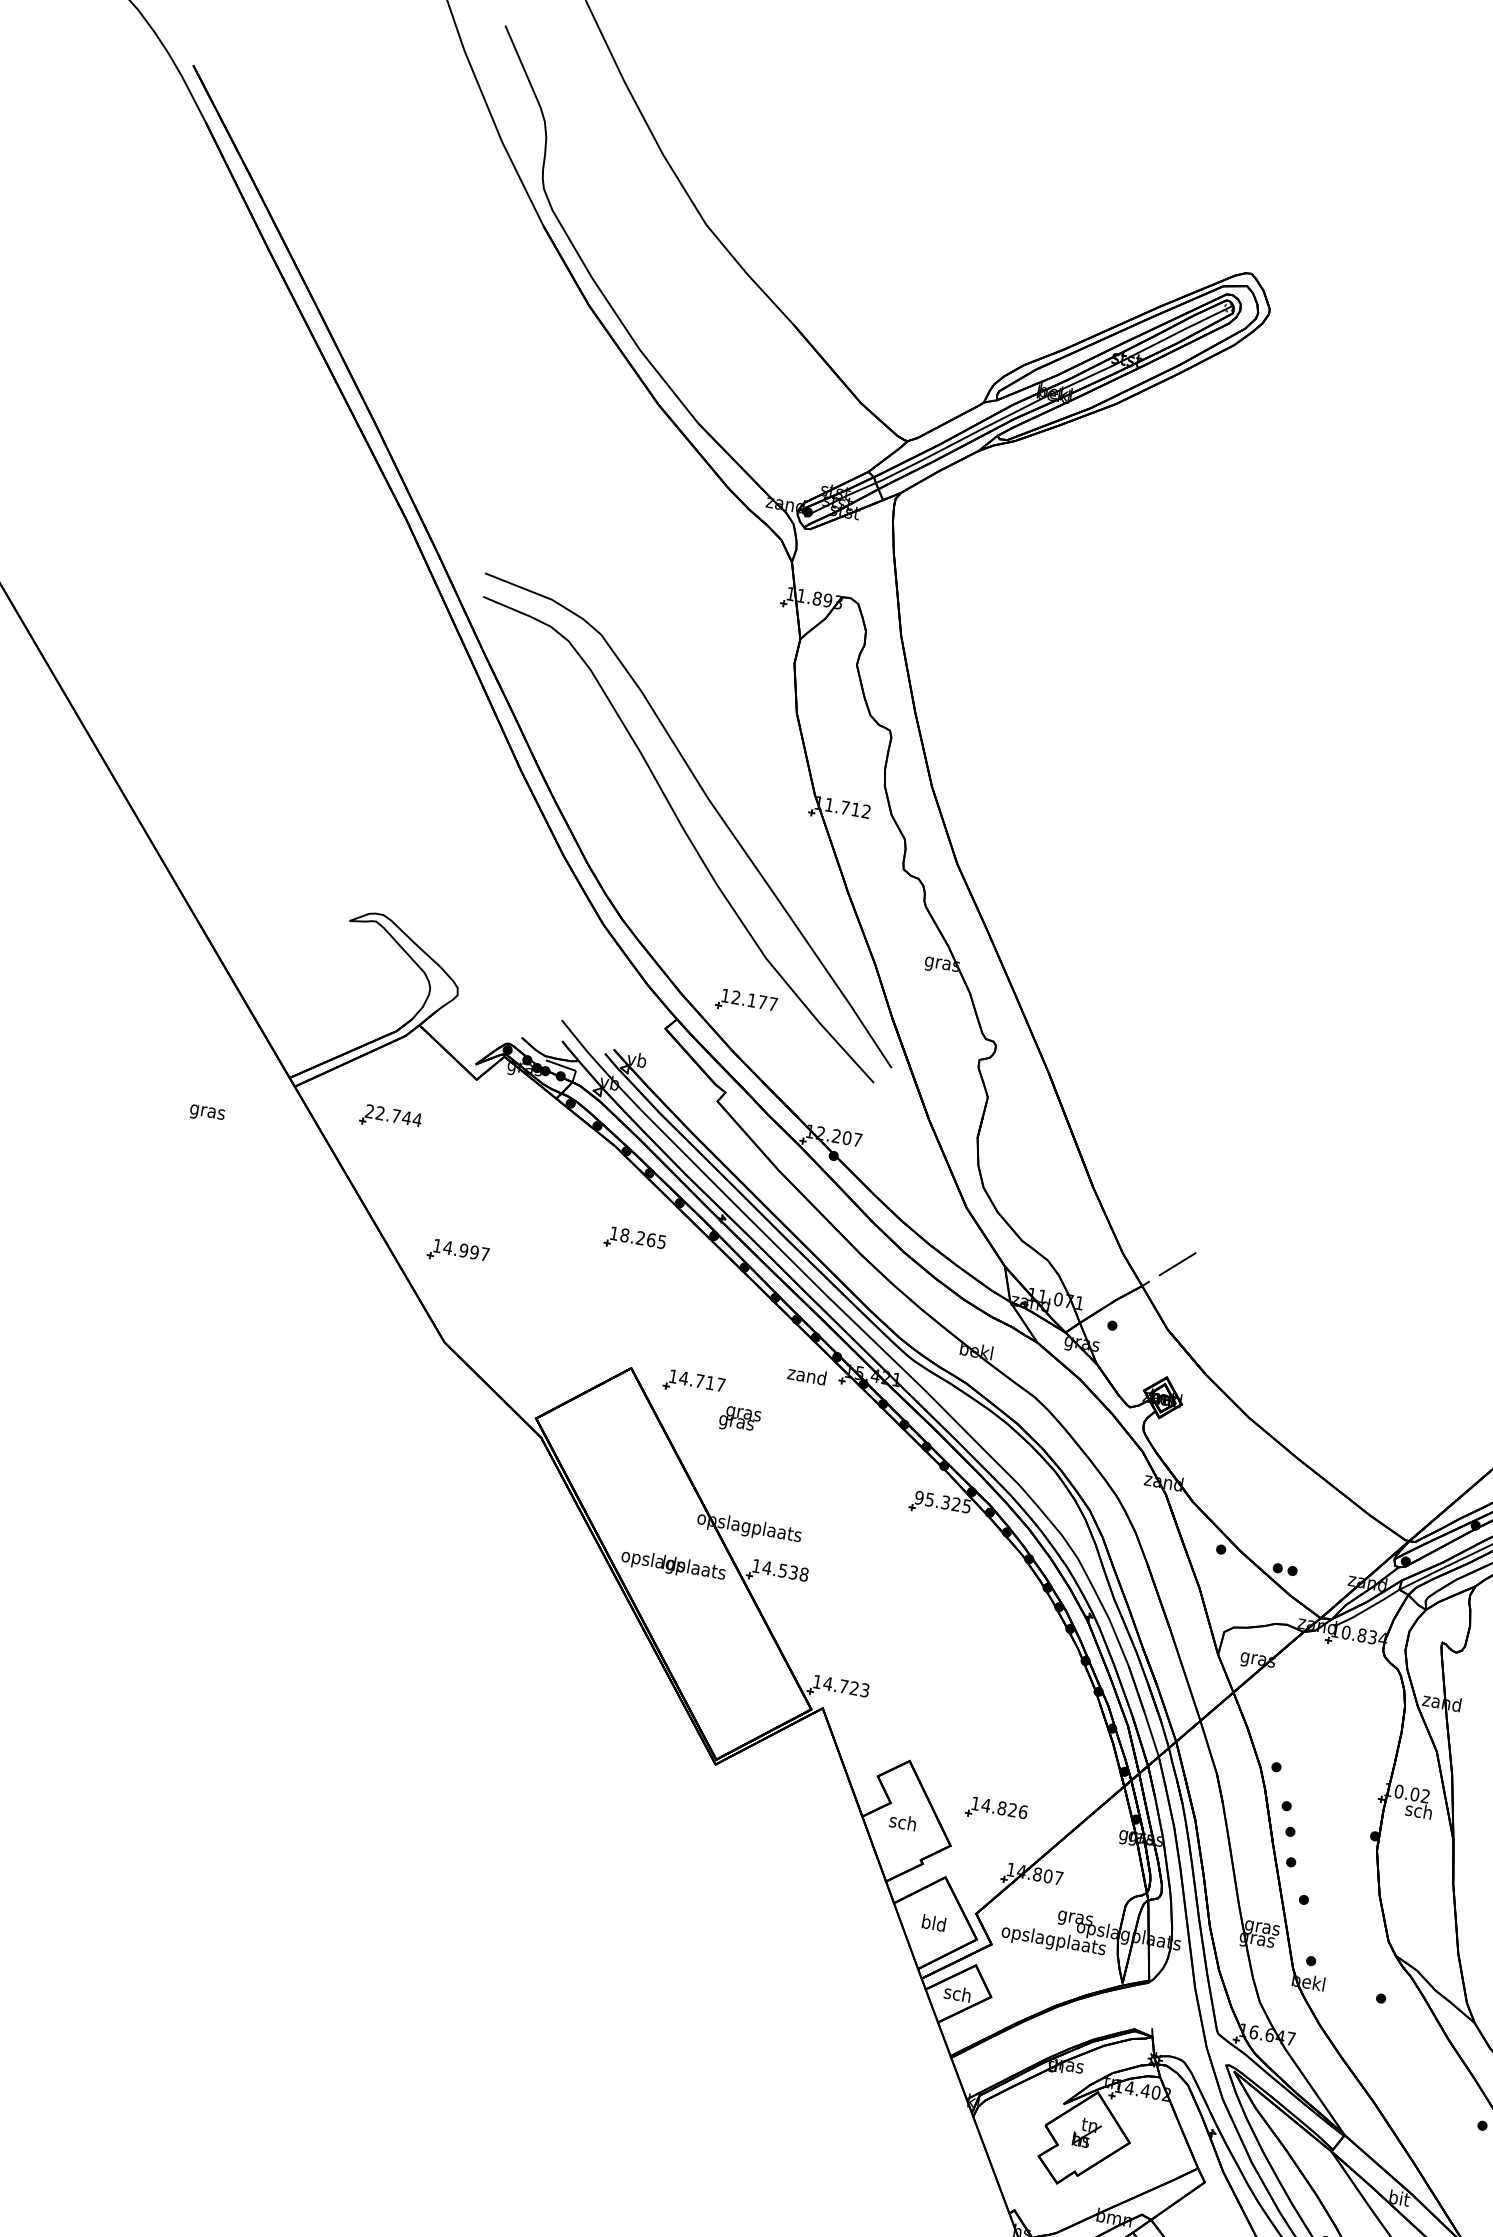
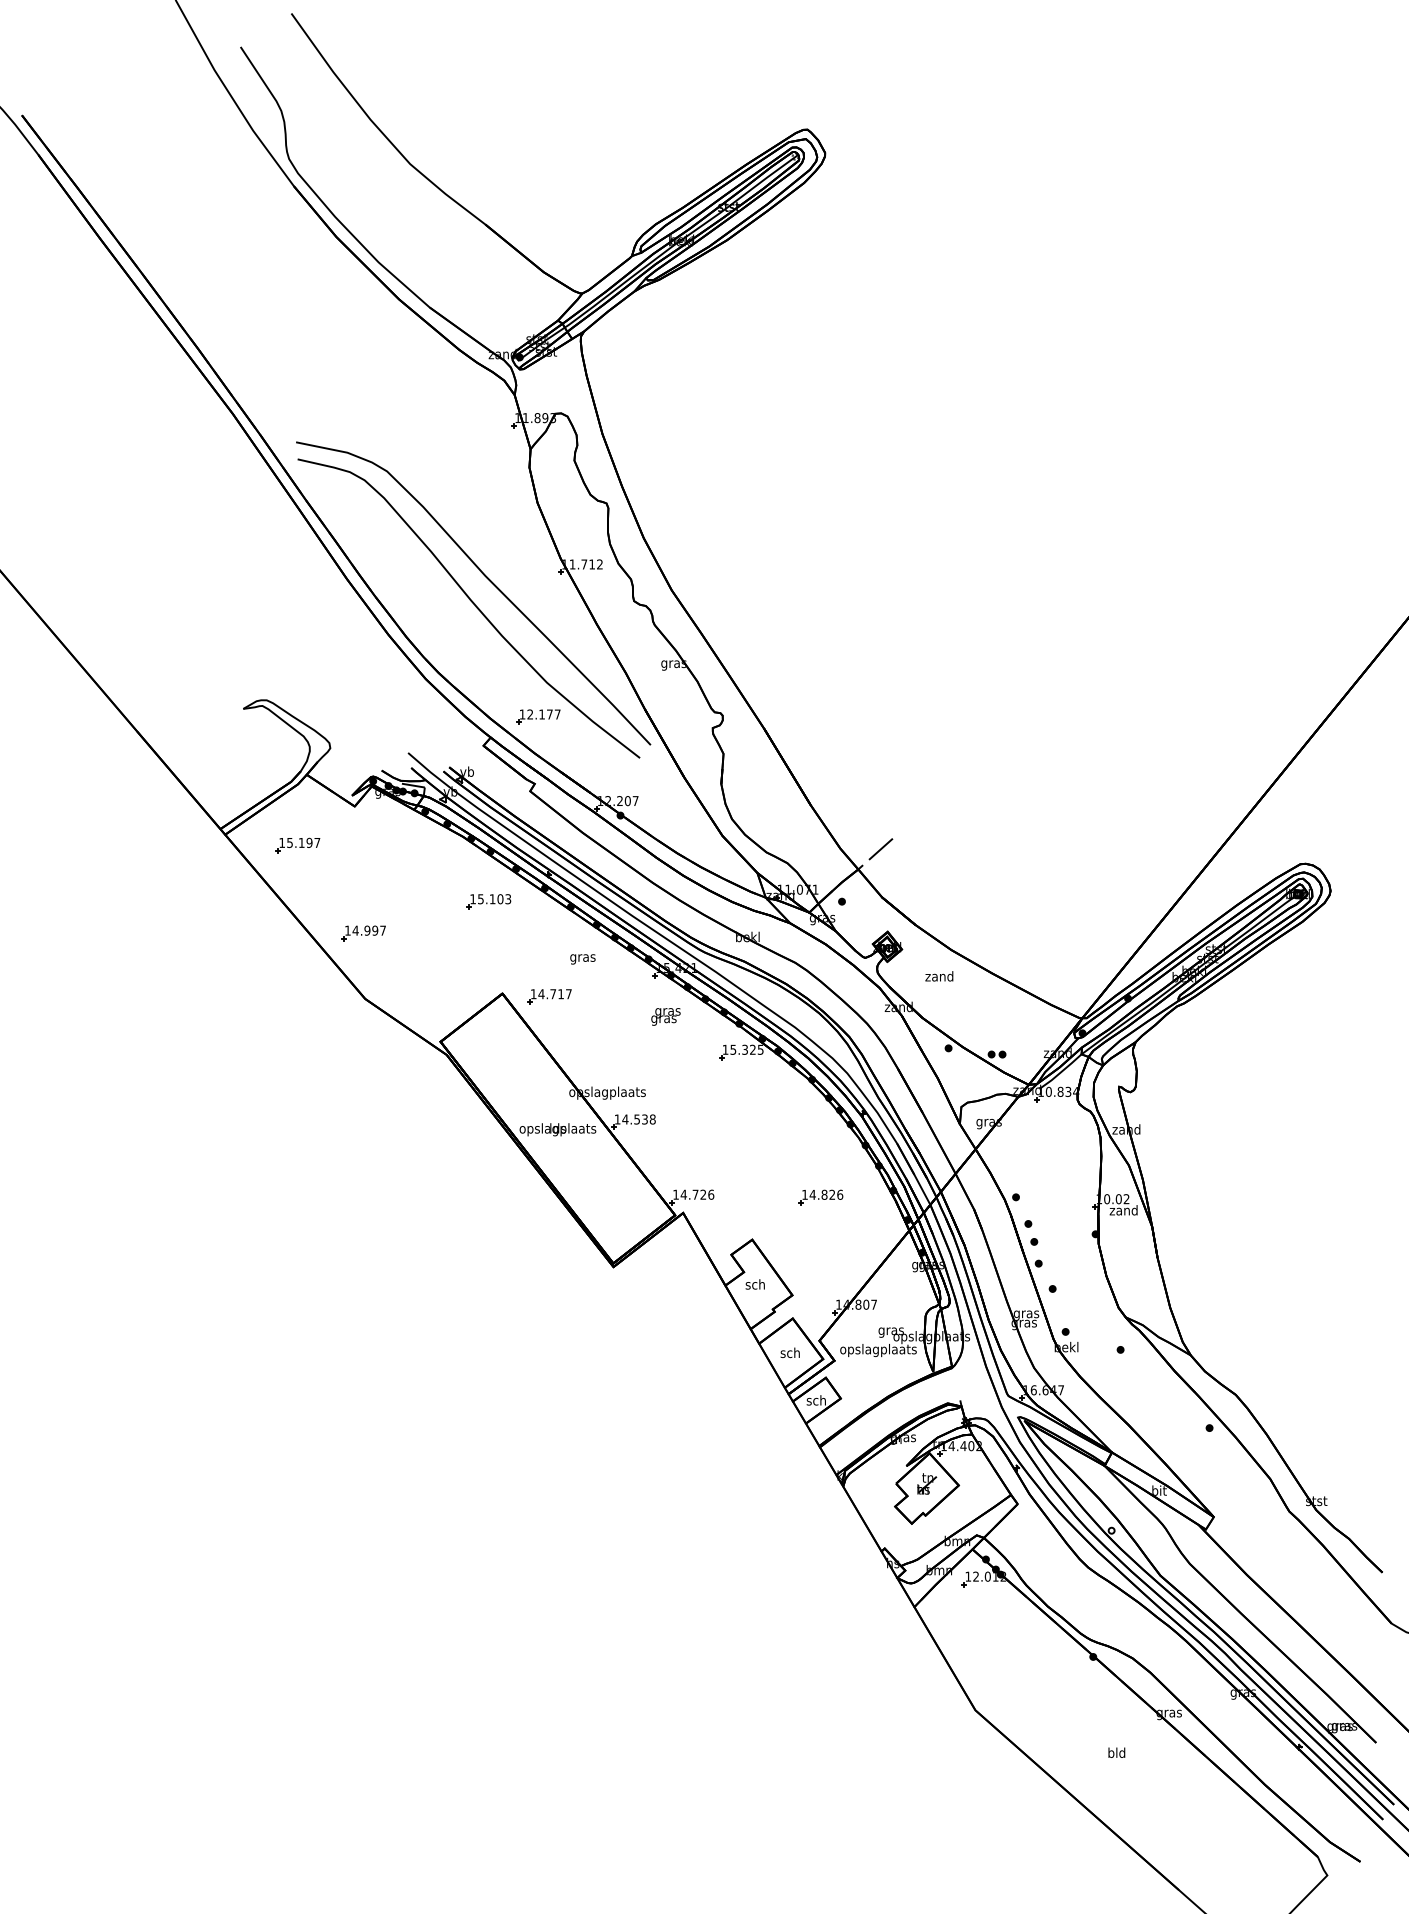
text: (206, 1113) -> (582, 959), moved
text: (393, 1115) -> (299, 842), 22.744 -> 15.197
text: (643, 1239) -> (494, 899), 18.265 -> 15.103
text: (807, 1375) -> (939, 976), moved
text: (739, 1419) -> (665, 1016), moved
text: (919, 1497) -> (725, 1049), 95.325 -> 15.325
text: (865, 1690) -> (711, 1194), 14.723 -> 14.726
part: (995, 1810) -> (820, 1197), moved
text: (1418, 1810) -> (1123, 1210), sch -> zand
text: (932, 1922) -> (789, 1352), bld -> sch

